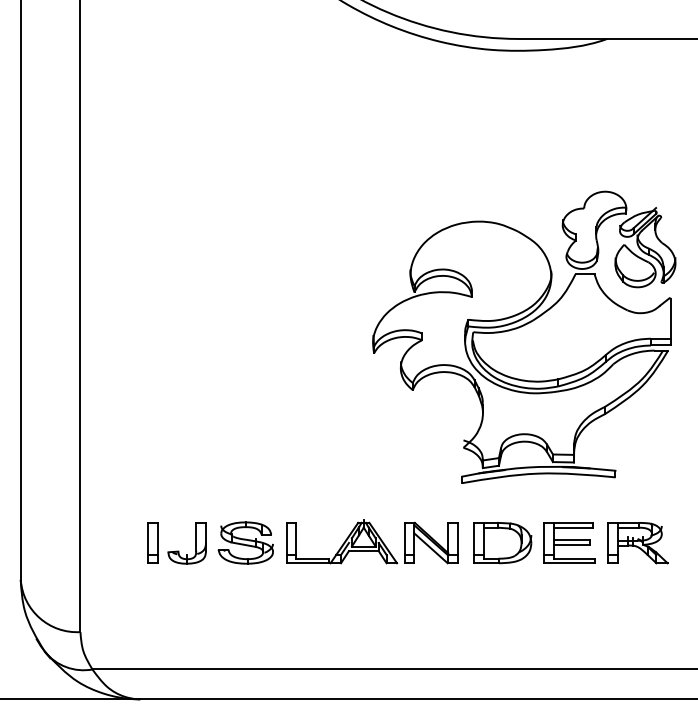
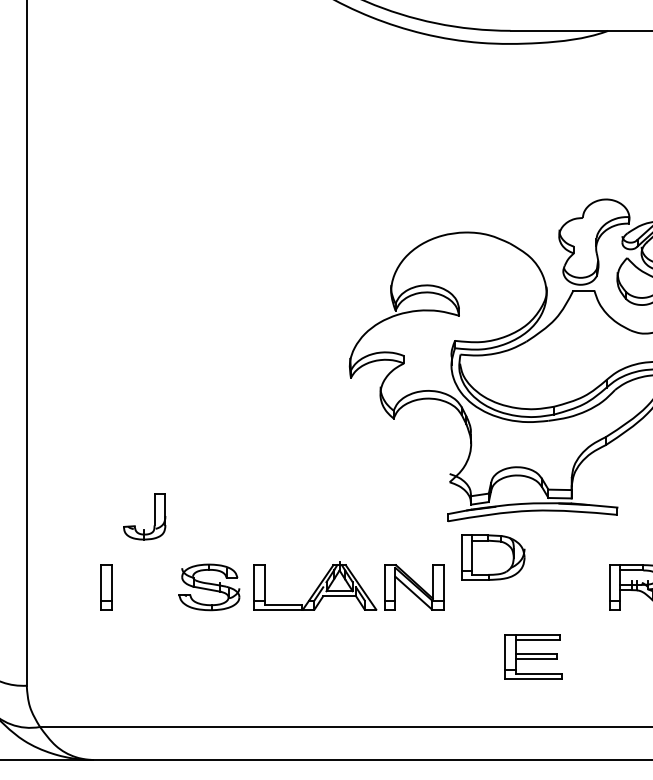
part: (569, 542) -> (533, 656), moved
part: (195, 543) -> (153, 517), moved
part: (502, 543) -> (492, 558), moved

